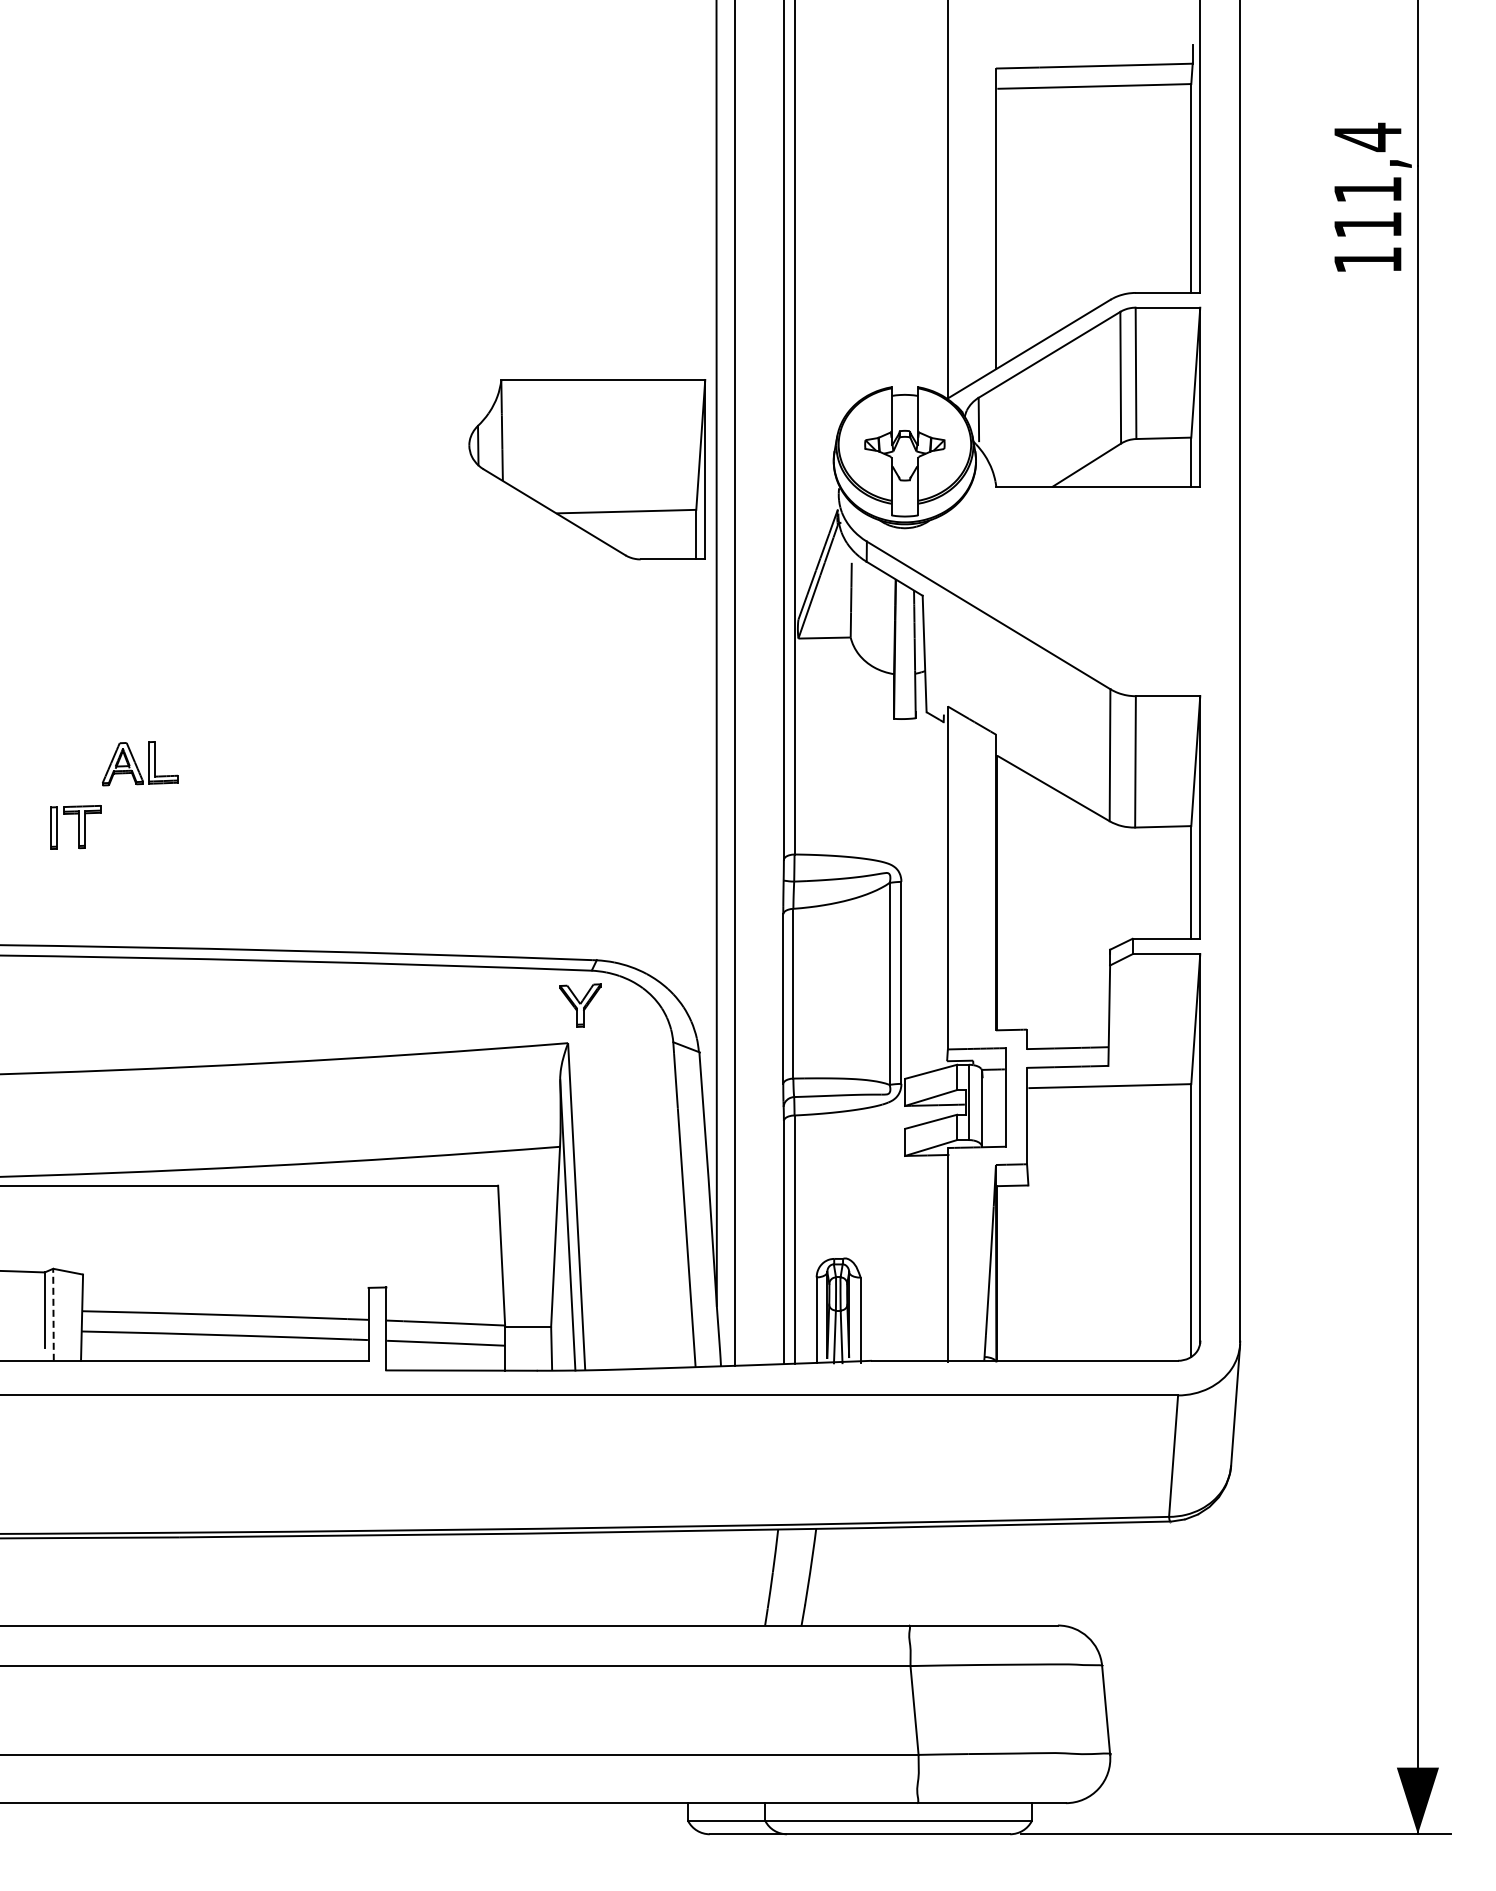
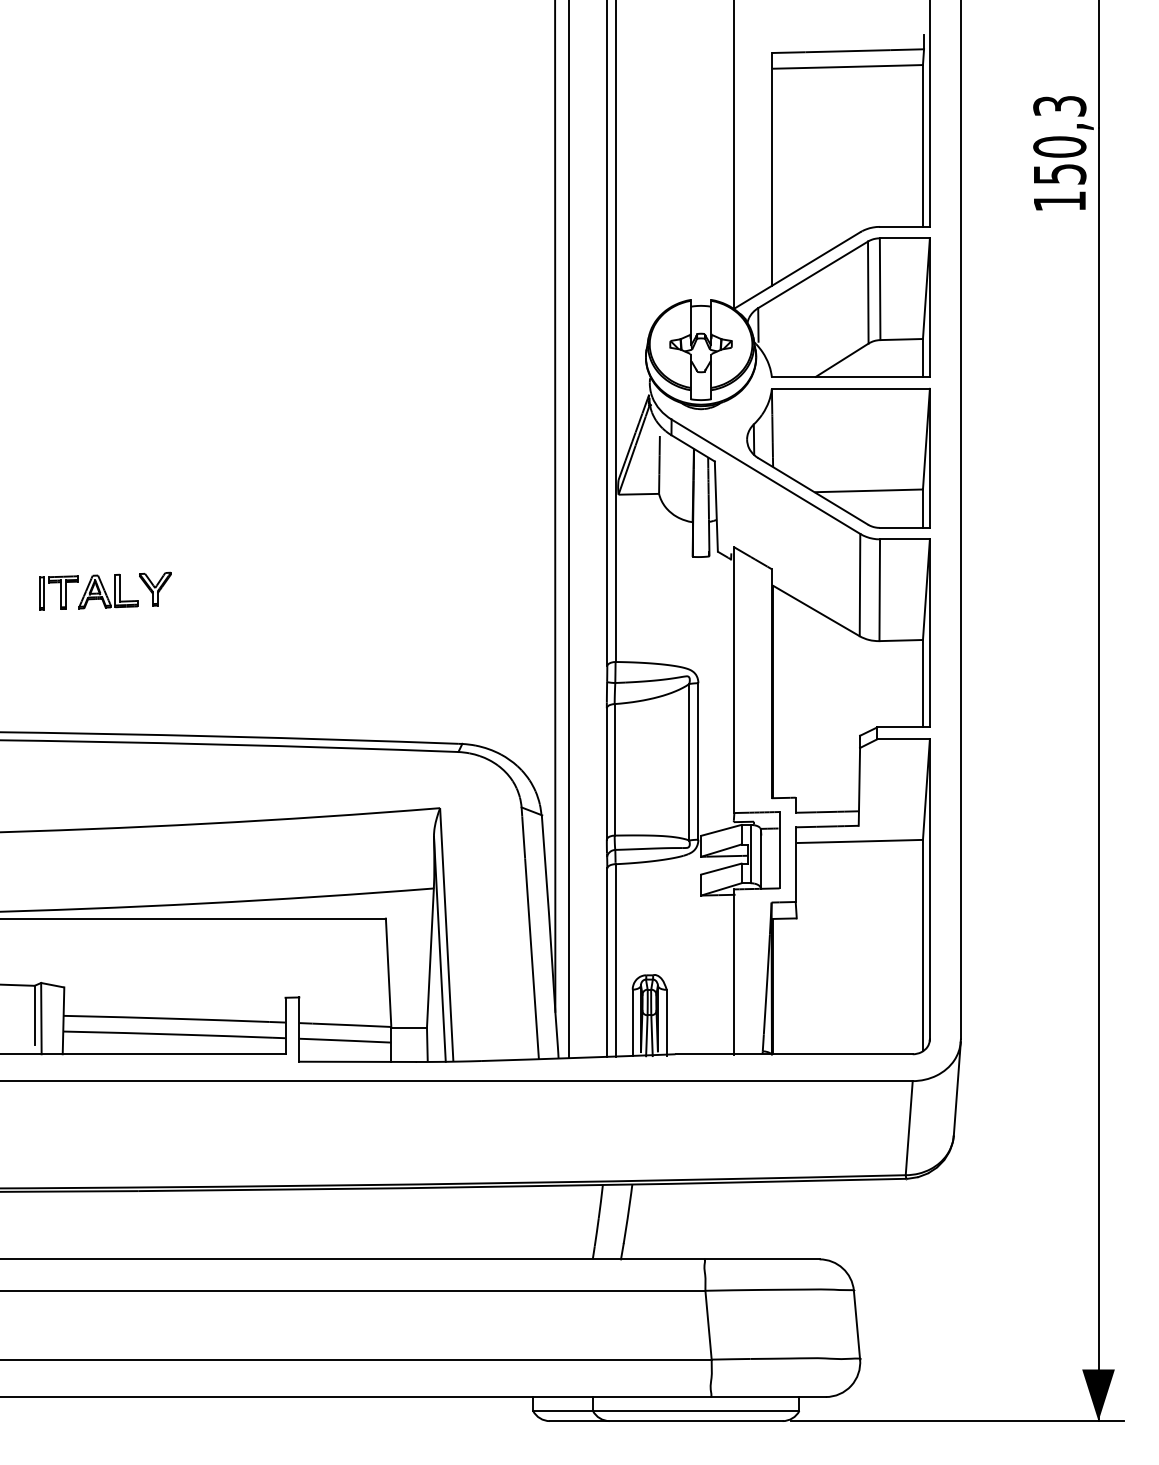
text: (1367, 180) -> (1059, 139), 111,4 -> 150,3
part: (587, 469) -> (838, 458), moved
part: (75, 827) -> (58, 593), moved
part: (580, 1005) -> (155, 589), moved
line: (53, 1314) -> (41, 1018), dashed -> solid

